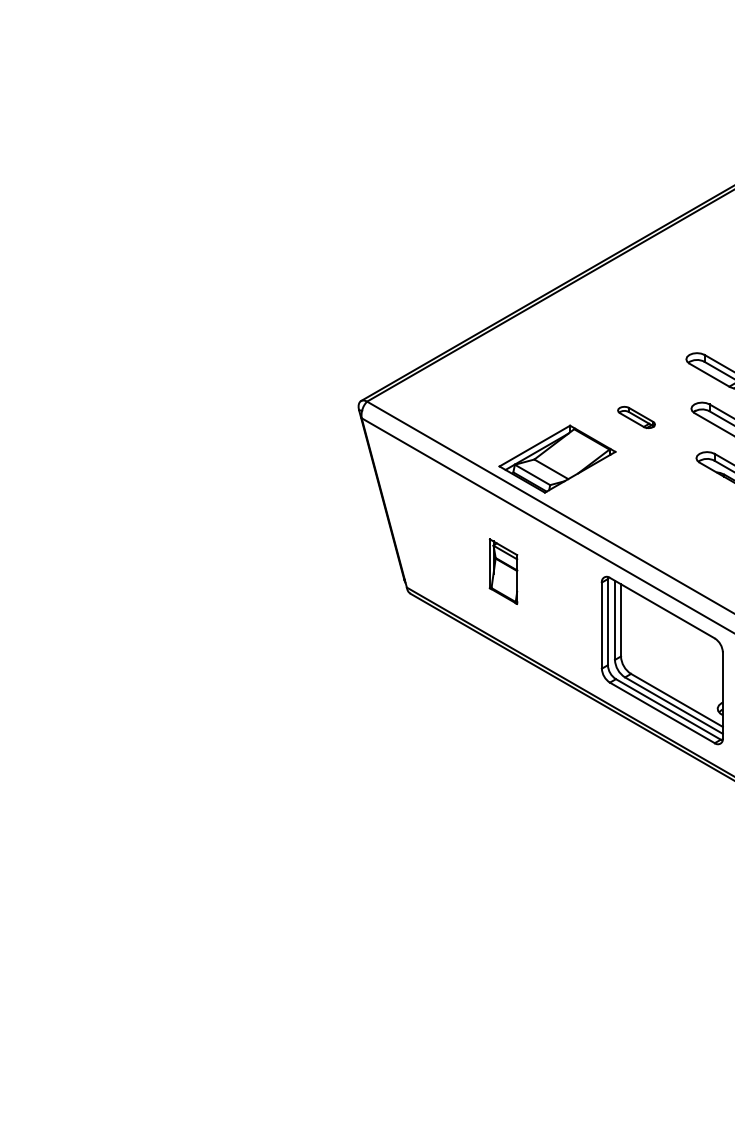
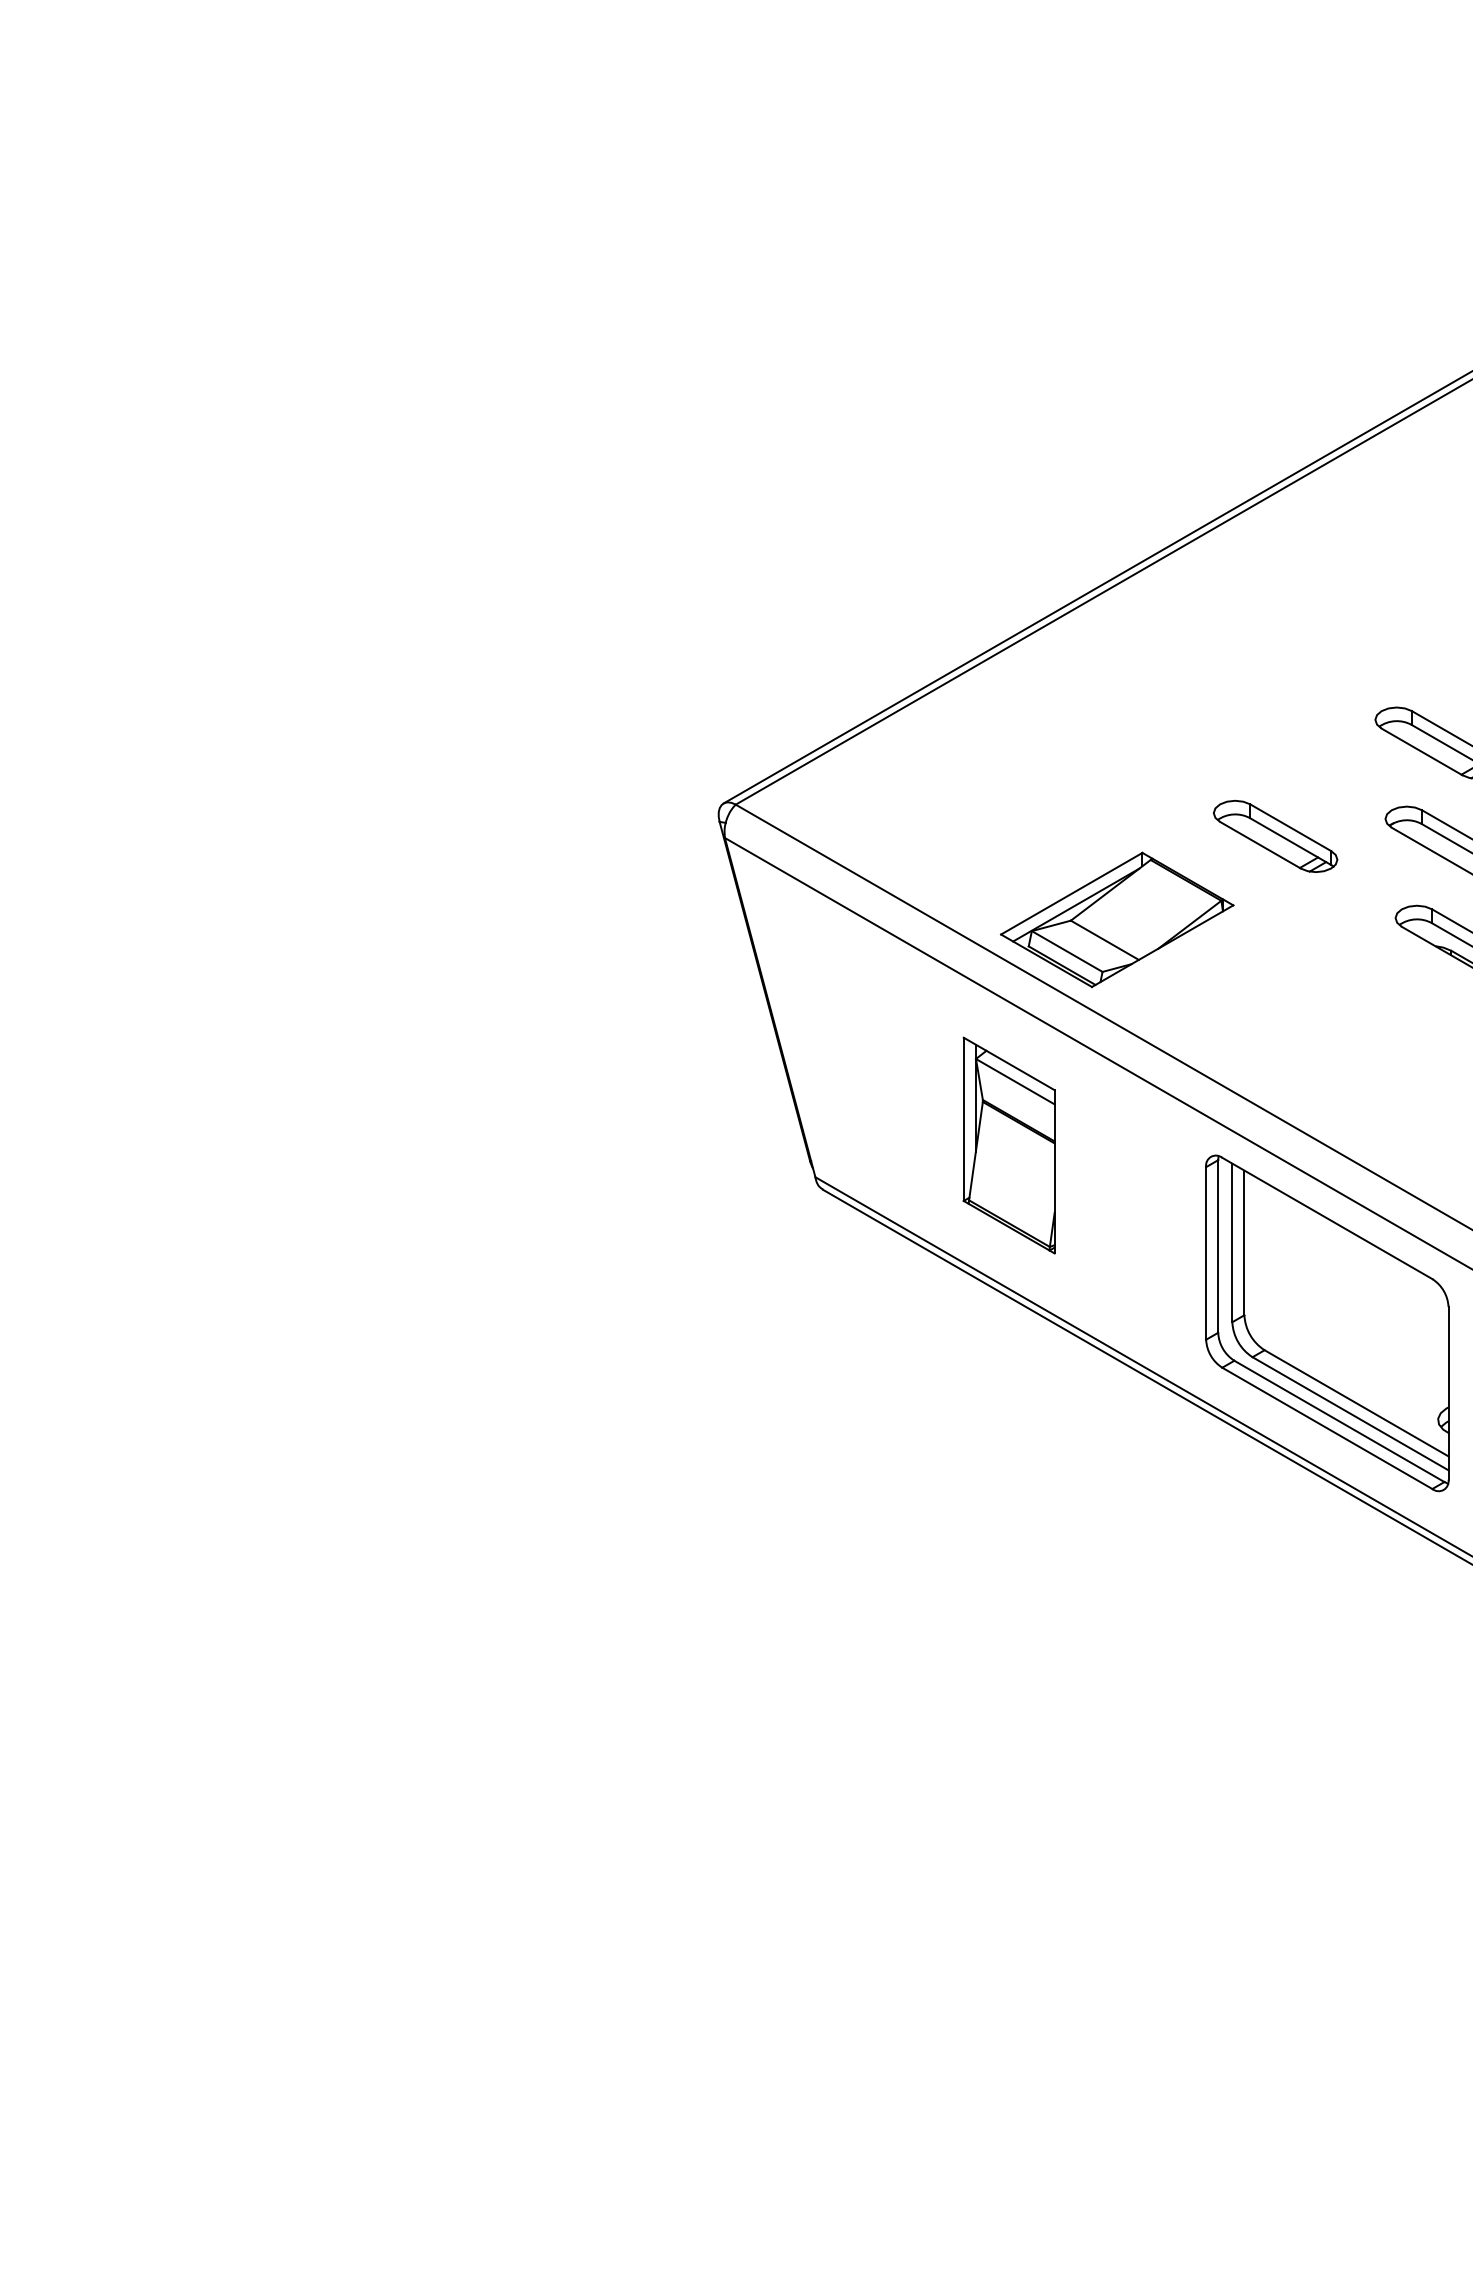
part: (636, 417) -> (1275, 836), size x1.67
part: (503, 571) -> (1008, 1145), size x1.67

